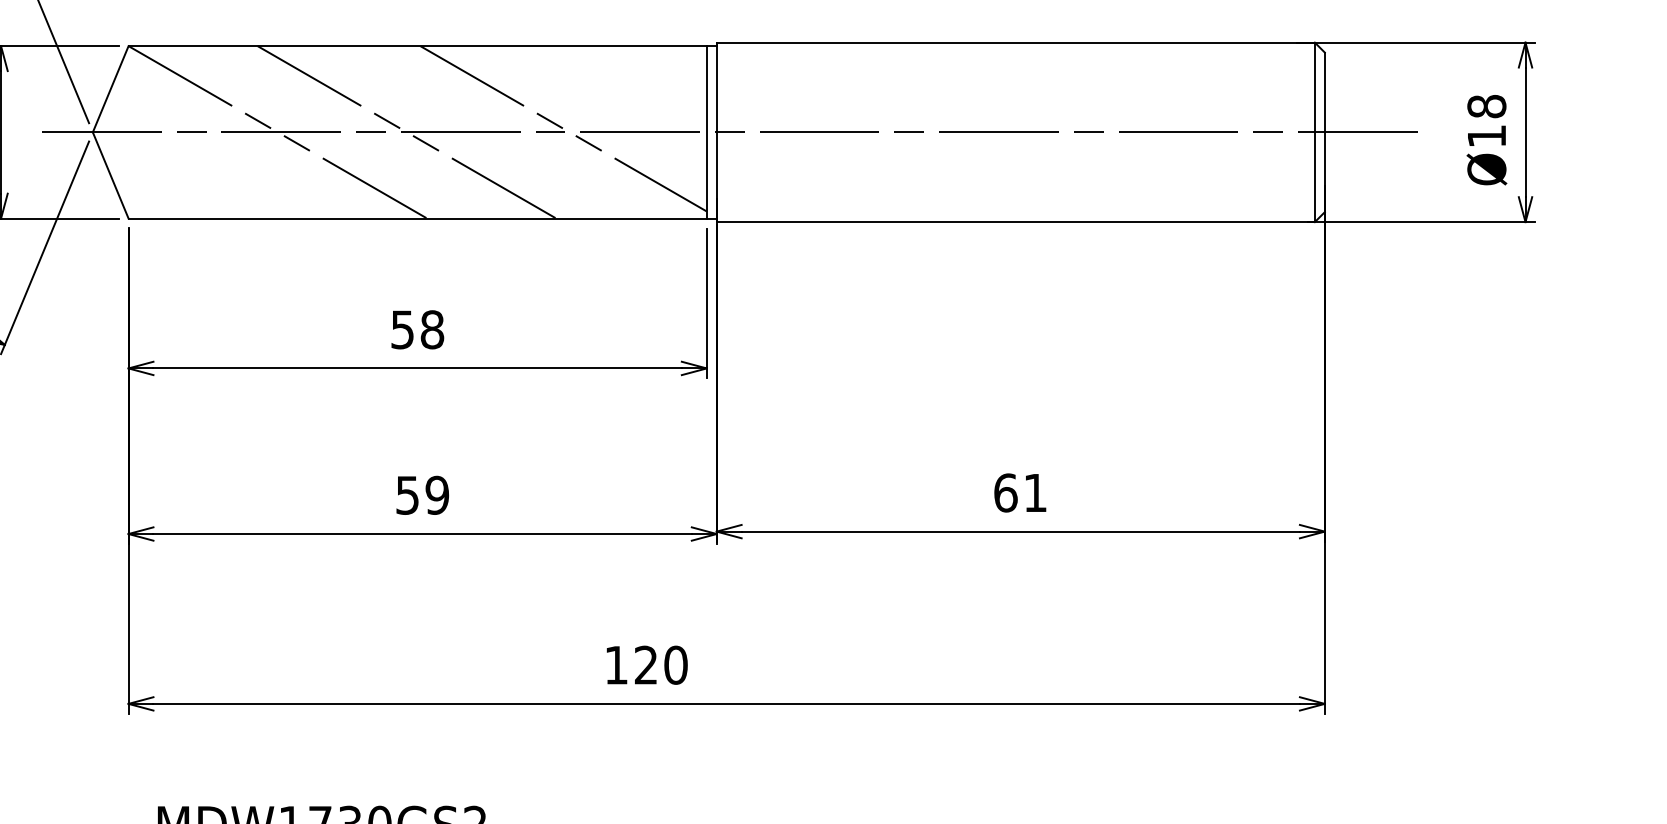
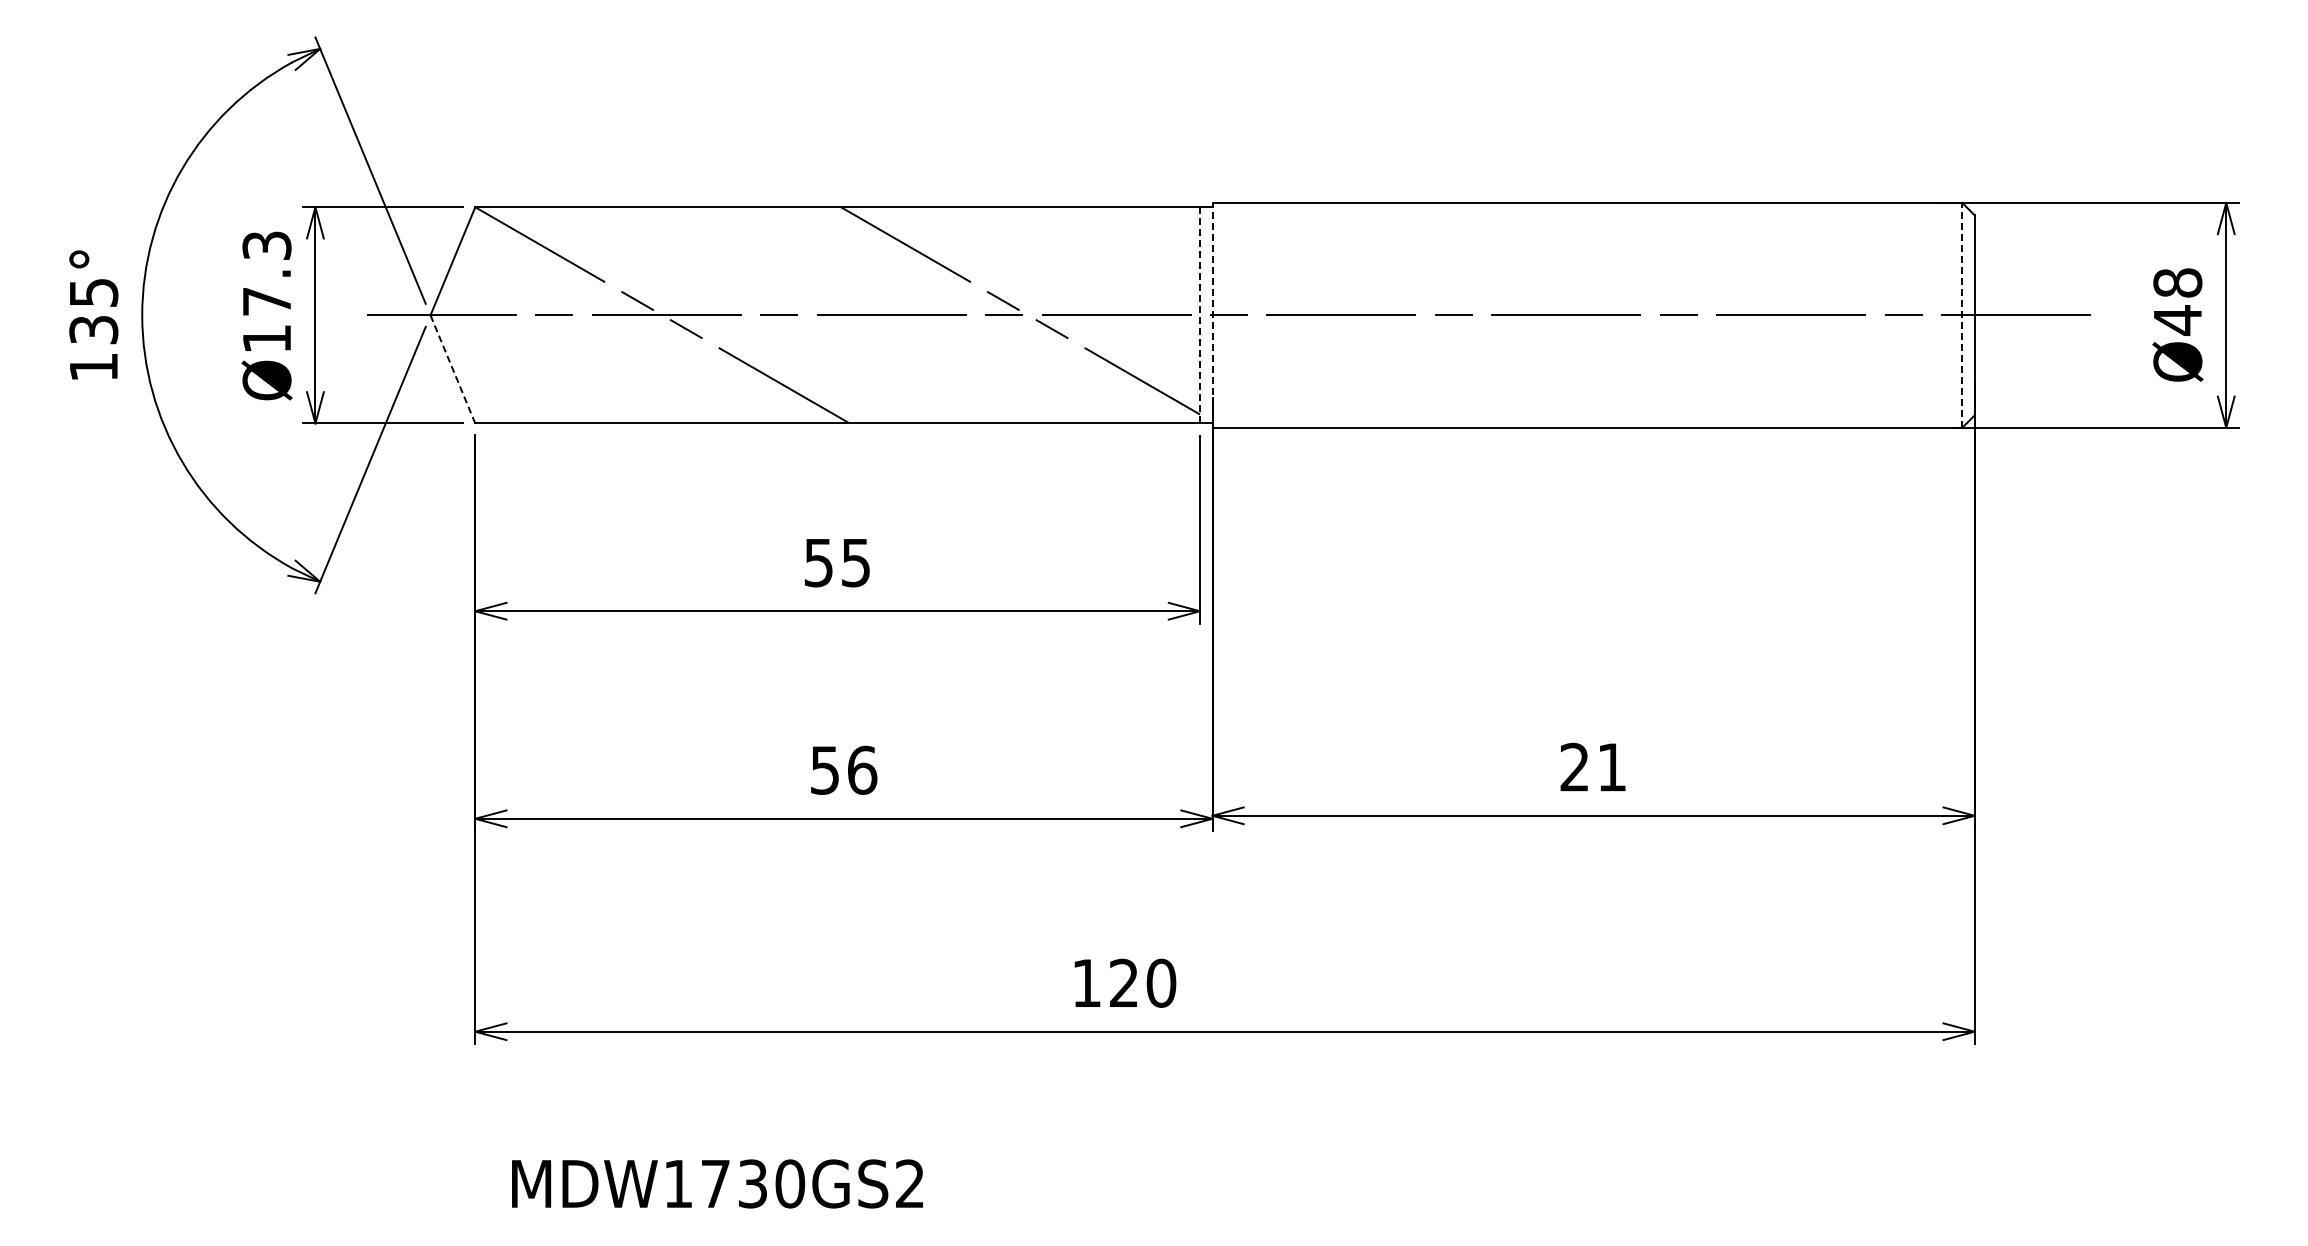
line: (707, 131) -> (1200, 314), solid -> dashed
line: (716, 131) -> (1212, 314), solid -> dashed
line: (1315, 131) -> (1962, 314), solid -> dashed
line: (407, 132) -> (824, 315), removed
text: (1486, 136) -> (2177, 320), Ø18 -> Ø48
line: (111, 175) -> (453, 369), solid -> dashed
text: (431, 329) -> (855, 562), 58 -> 55
text: (1005, 492) -> (1574, 766), 61 -> 21
text: (437, 494) -> (862, 769), 59 -> 56

